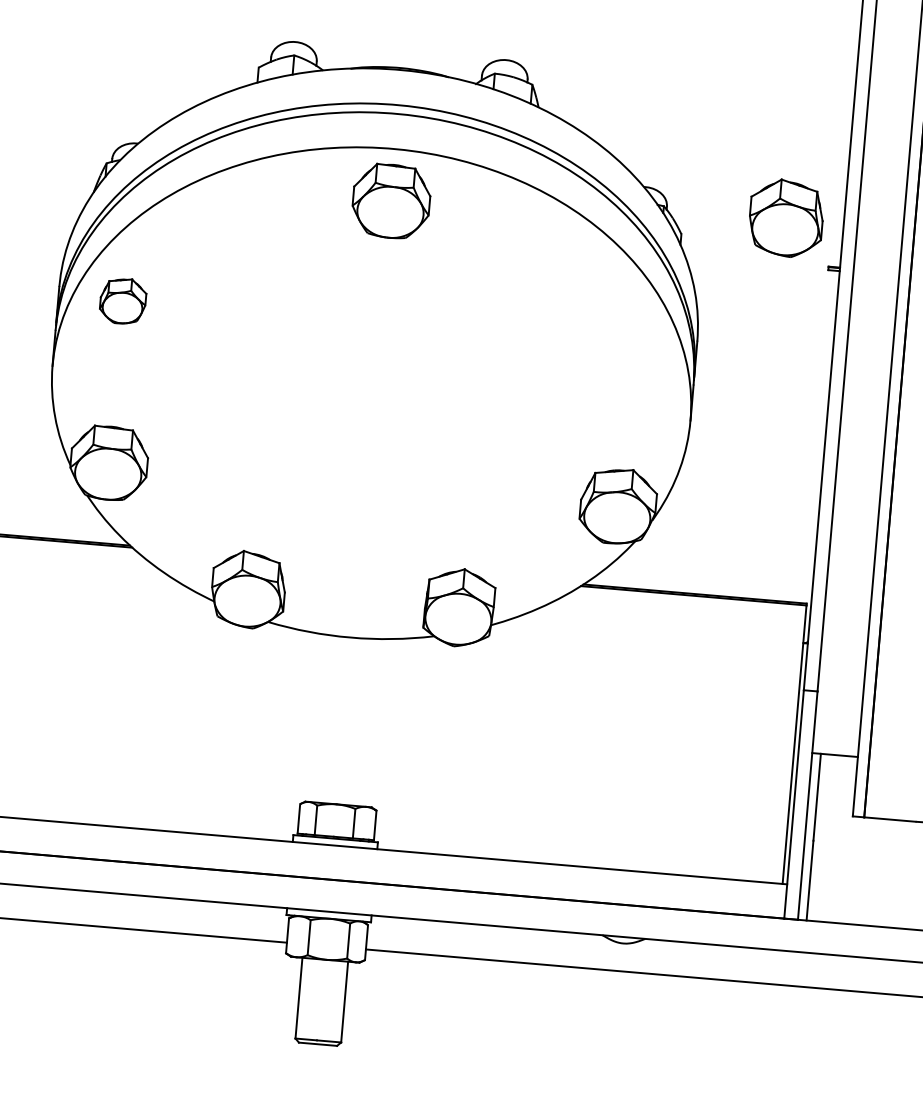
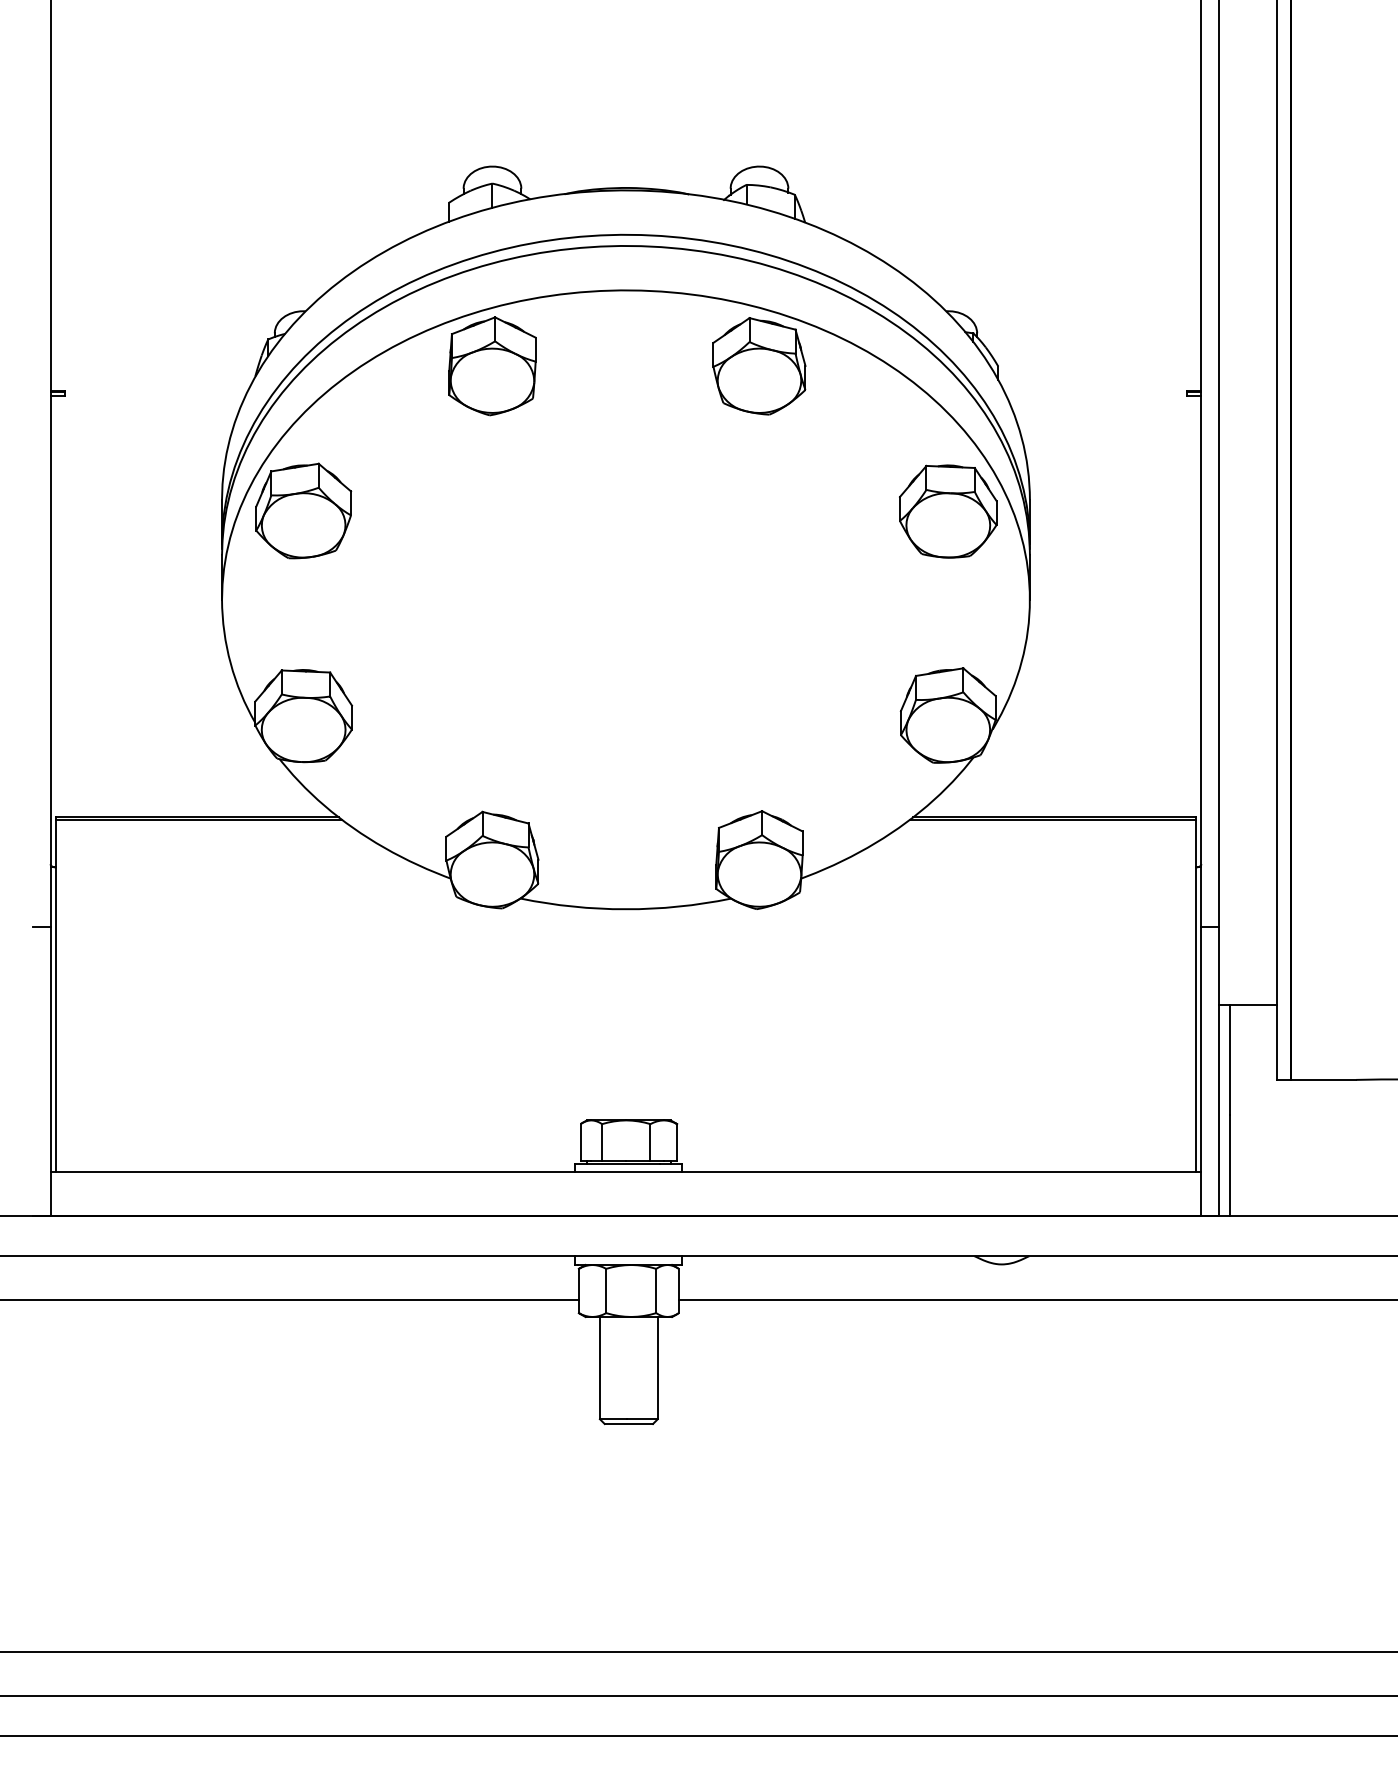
part: (281, 199) -> (492, 366), added
part: (391, 201) -> (948, 511), moved
part: (786, 218) -> (759, 366), moved
part: (122, 300) -> (303, 510), size x1.67

